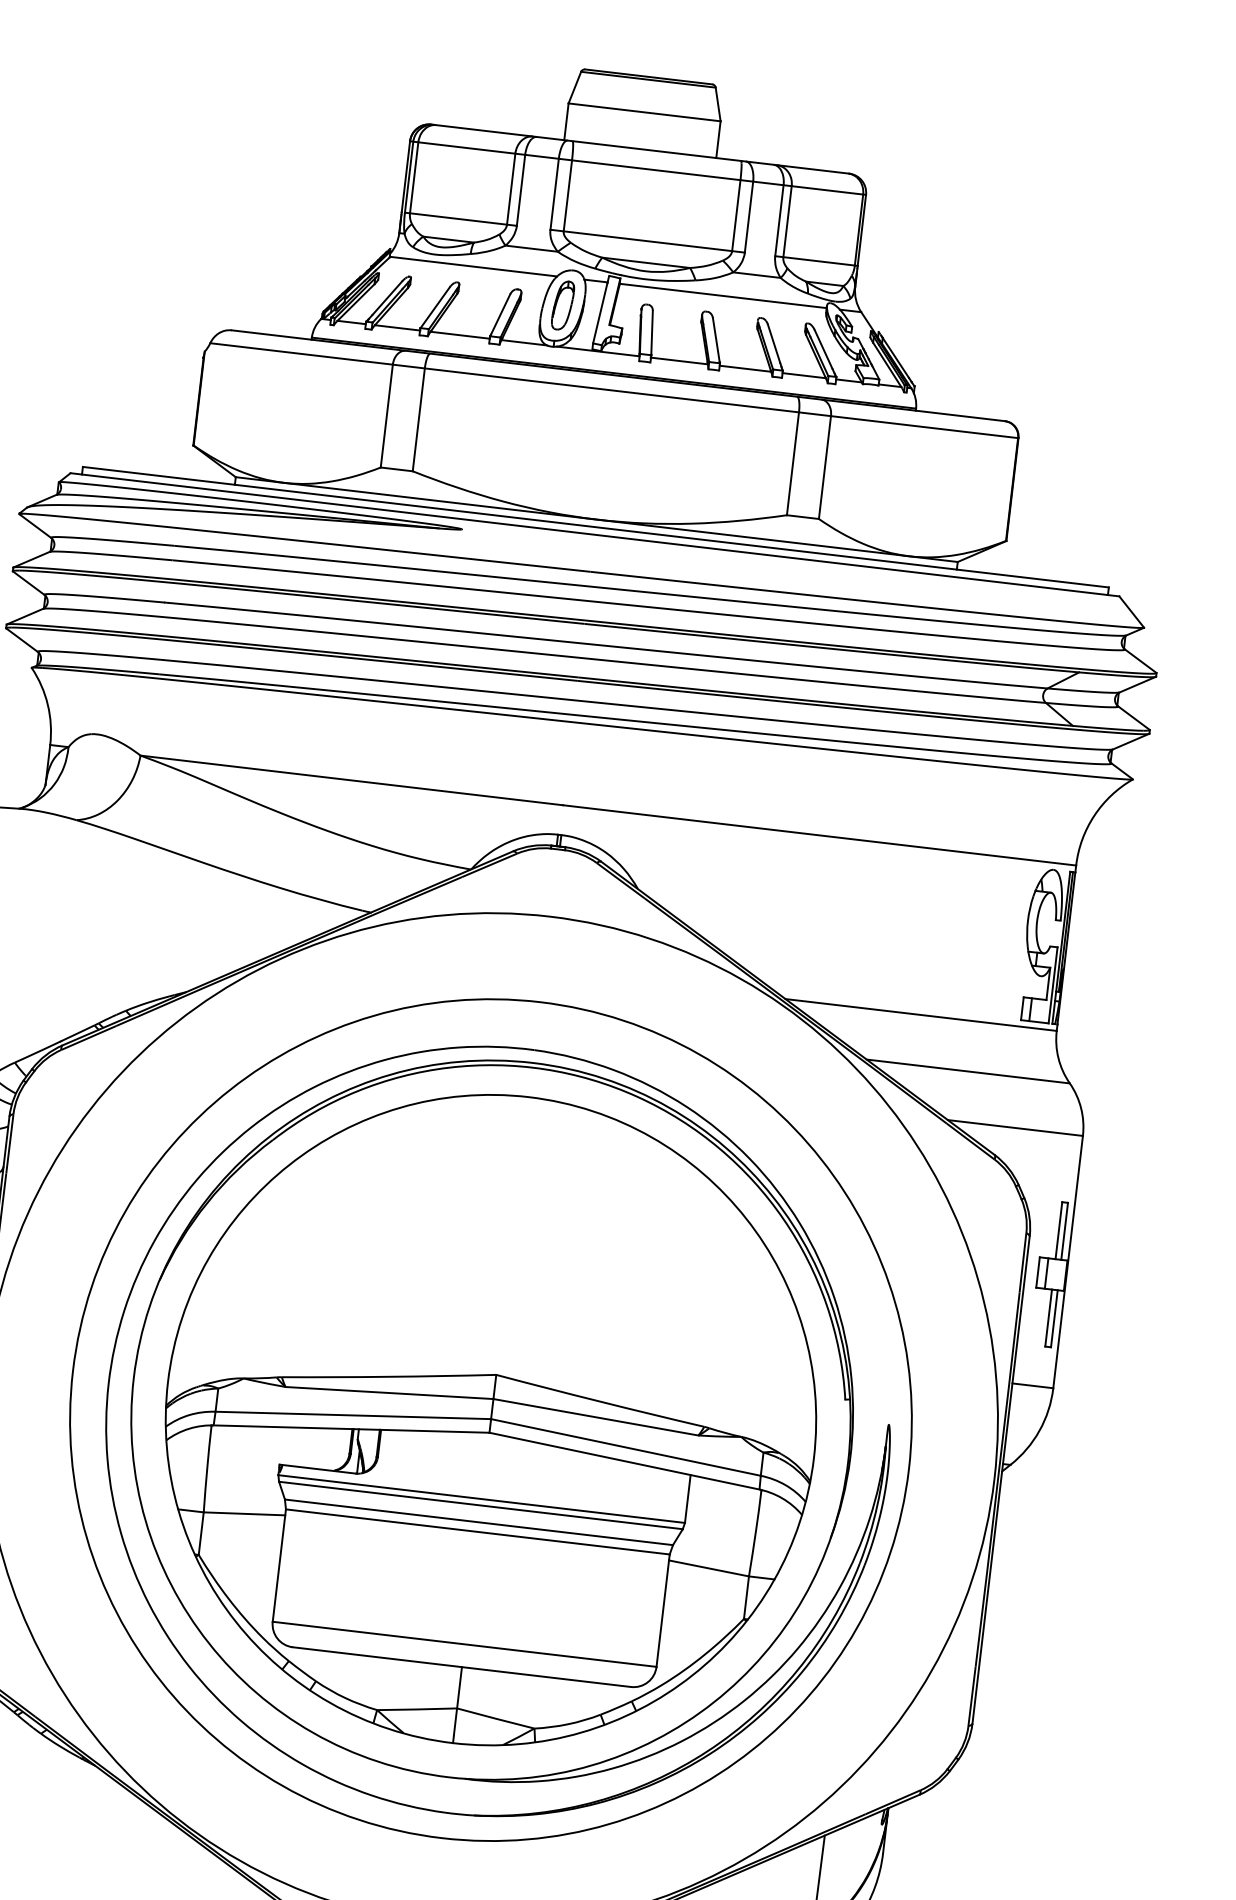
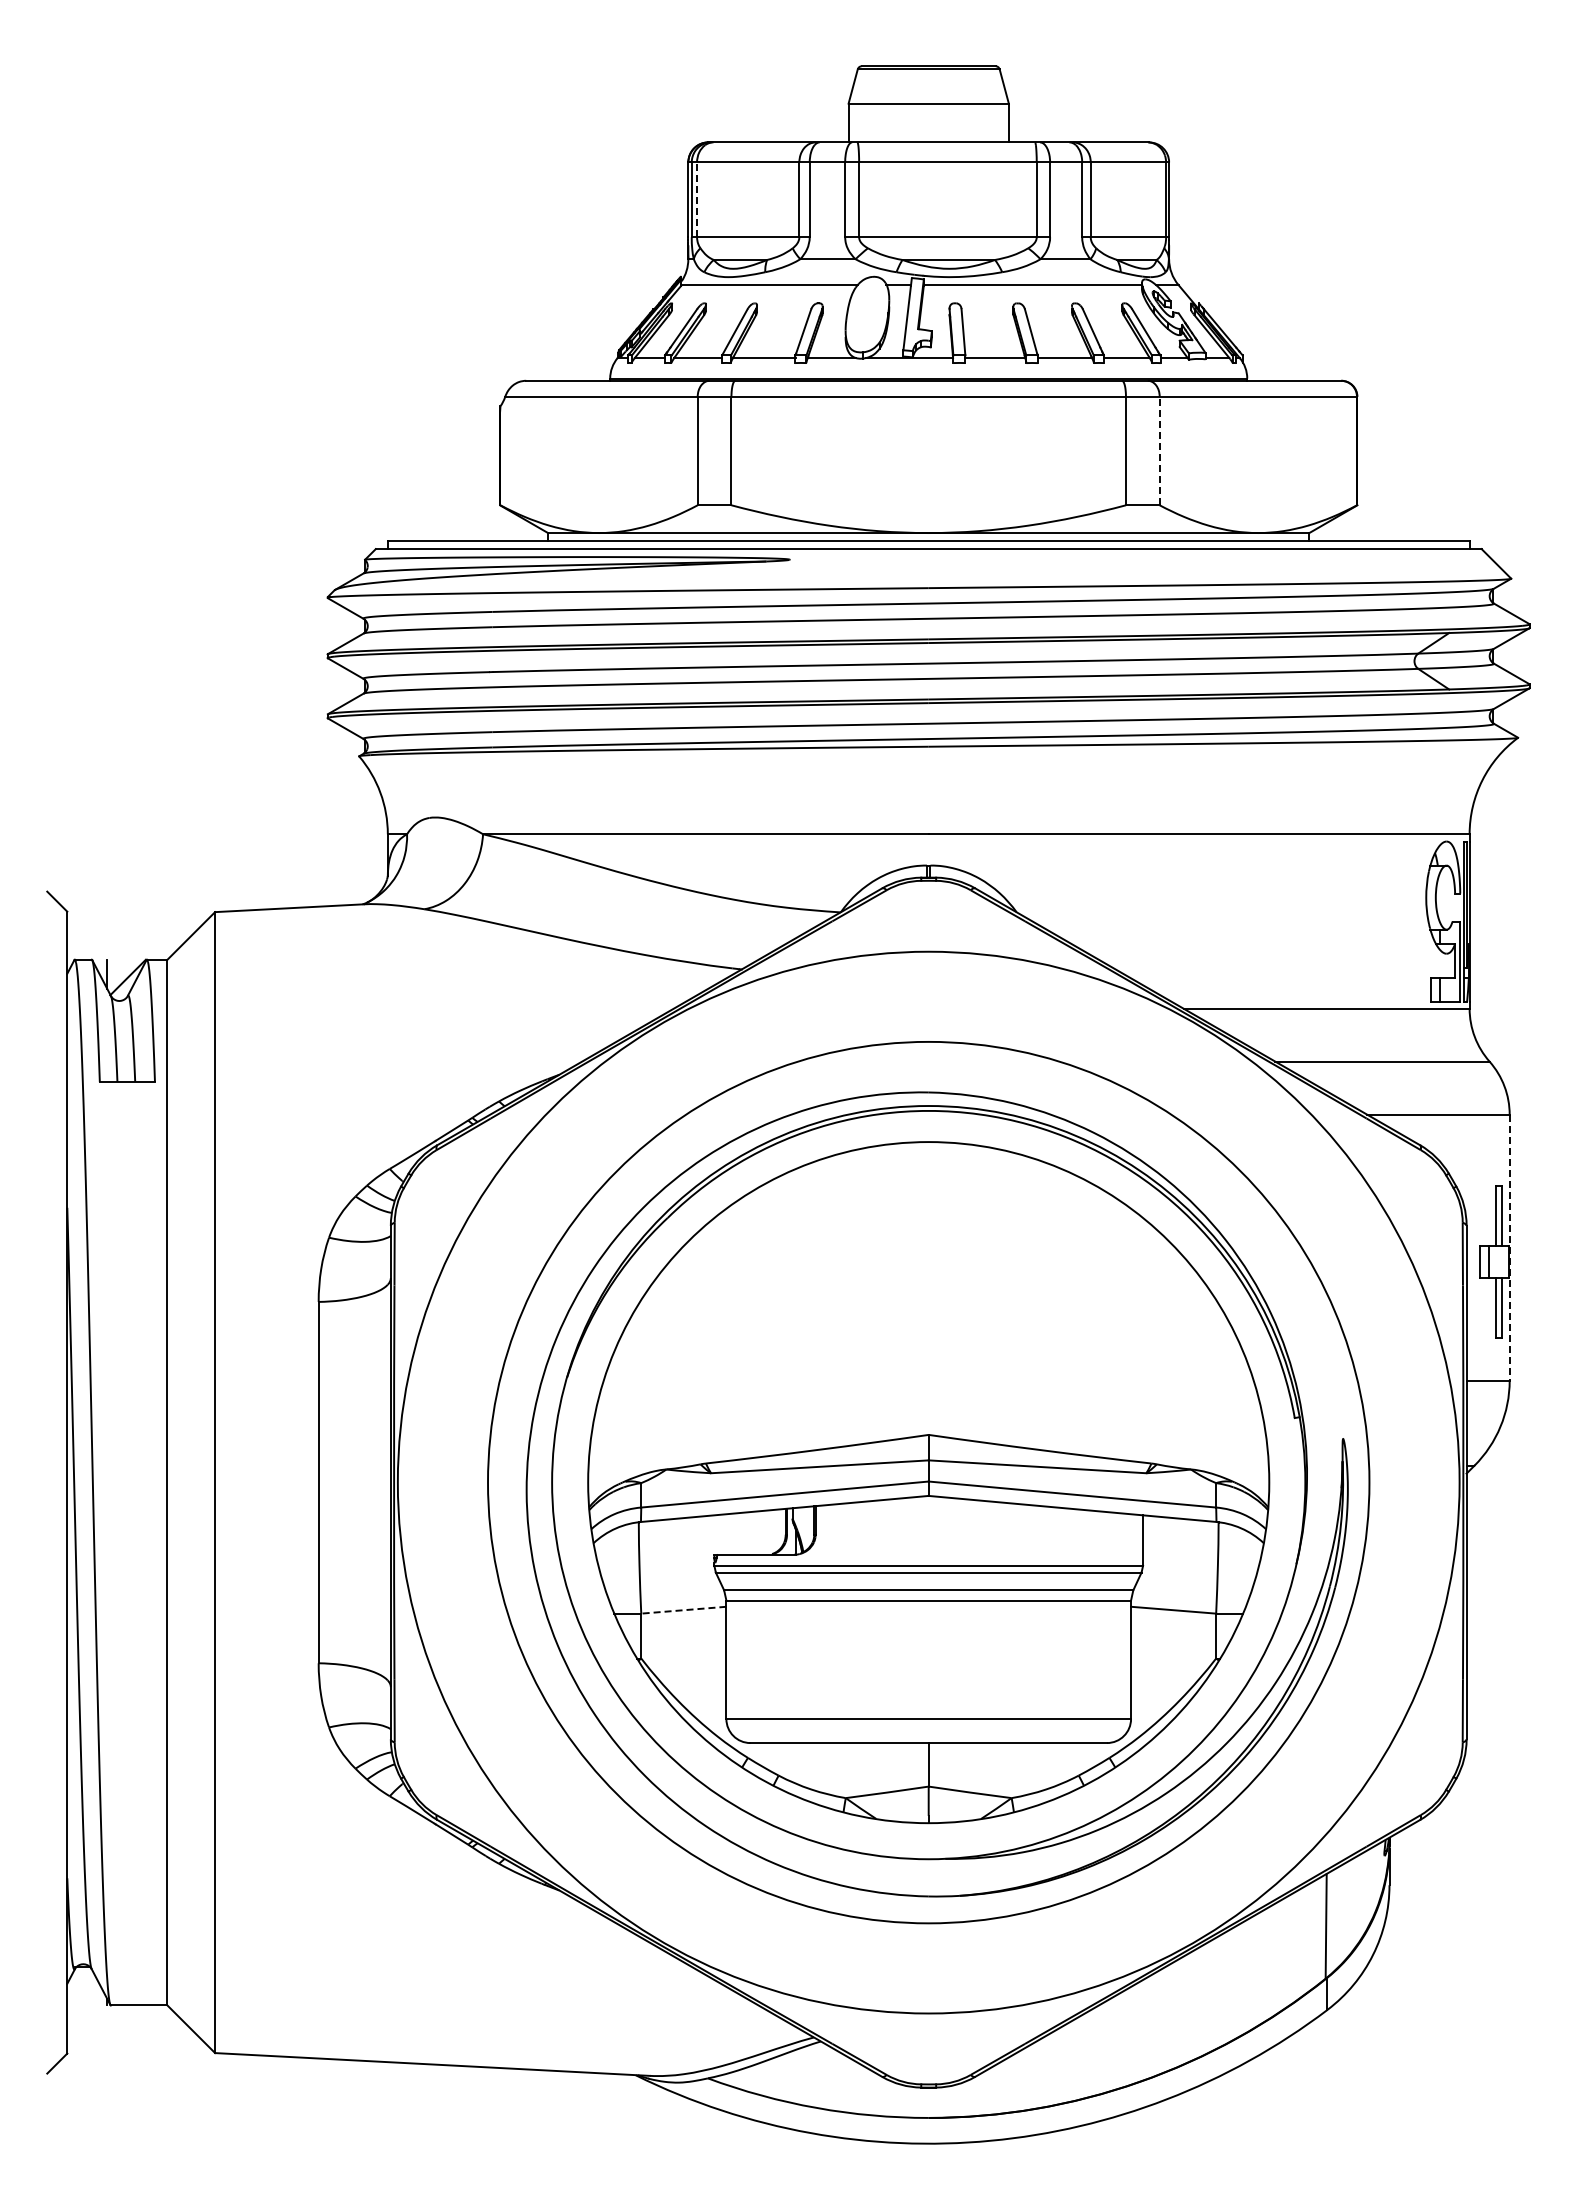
line: (414, 177) -> (697, 199), solid -> dashed
part: (563, 305) -> (867, 314), removed
line: (824, 467) -> (1159, 450), solid -> dashed
line: (1067, 1262) -> (1509, 1248), solid -> dashed
line: (244, 1514) -> (683, 1610), solid -> dashed

